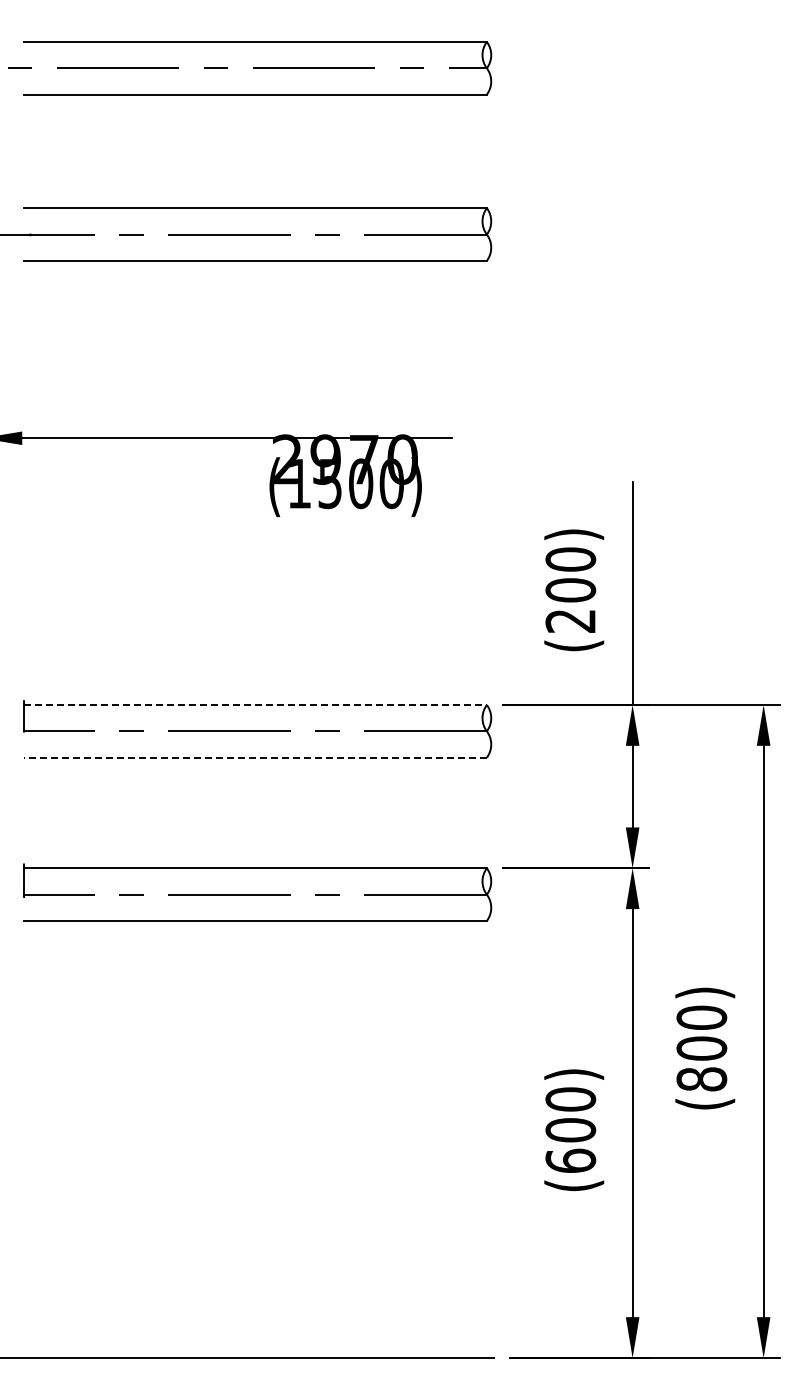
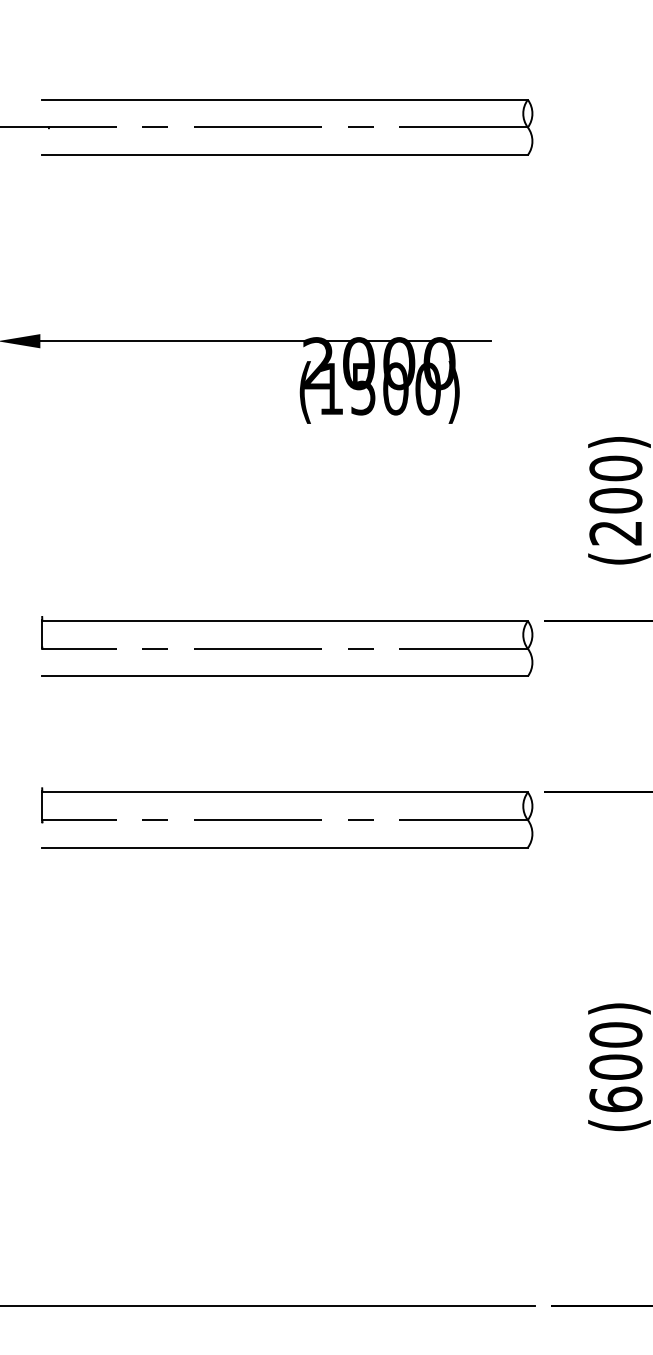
text: (344, 459) -> (378, 363), 2970 -> 2000
line: (255, 705) -> (285, 621), dashed -> solid
line: (254, 757) -> (284, 676), dashed -> solid

